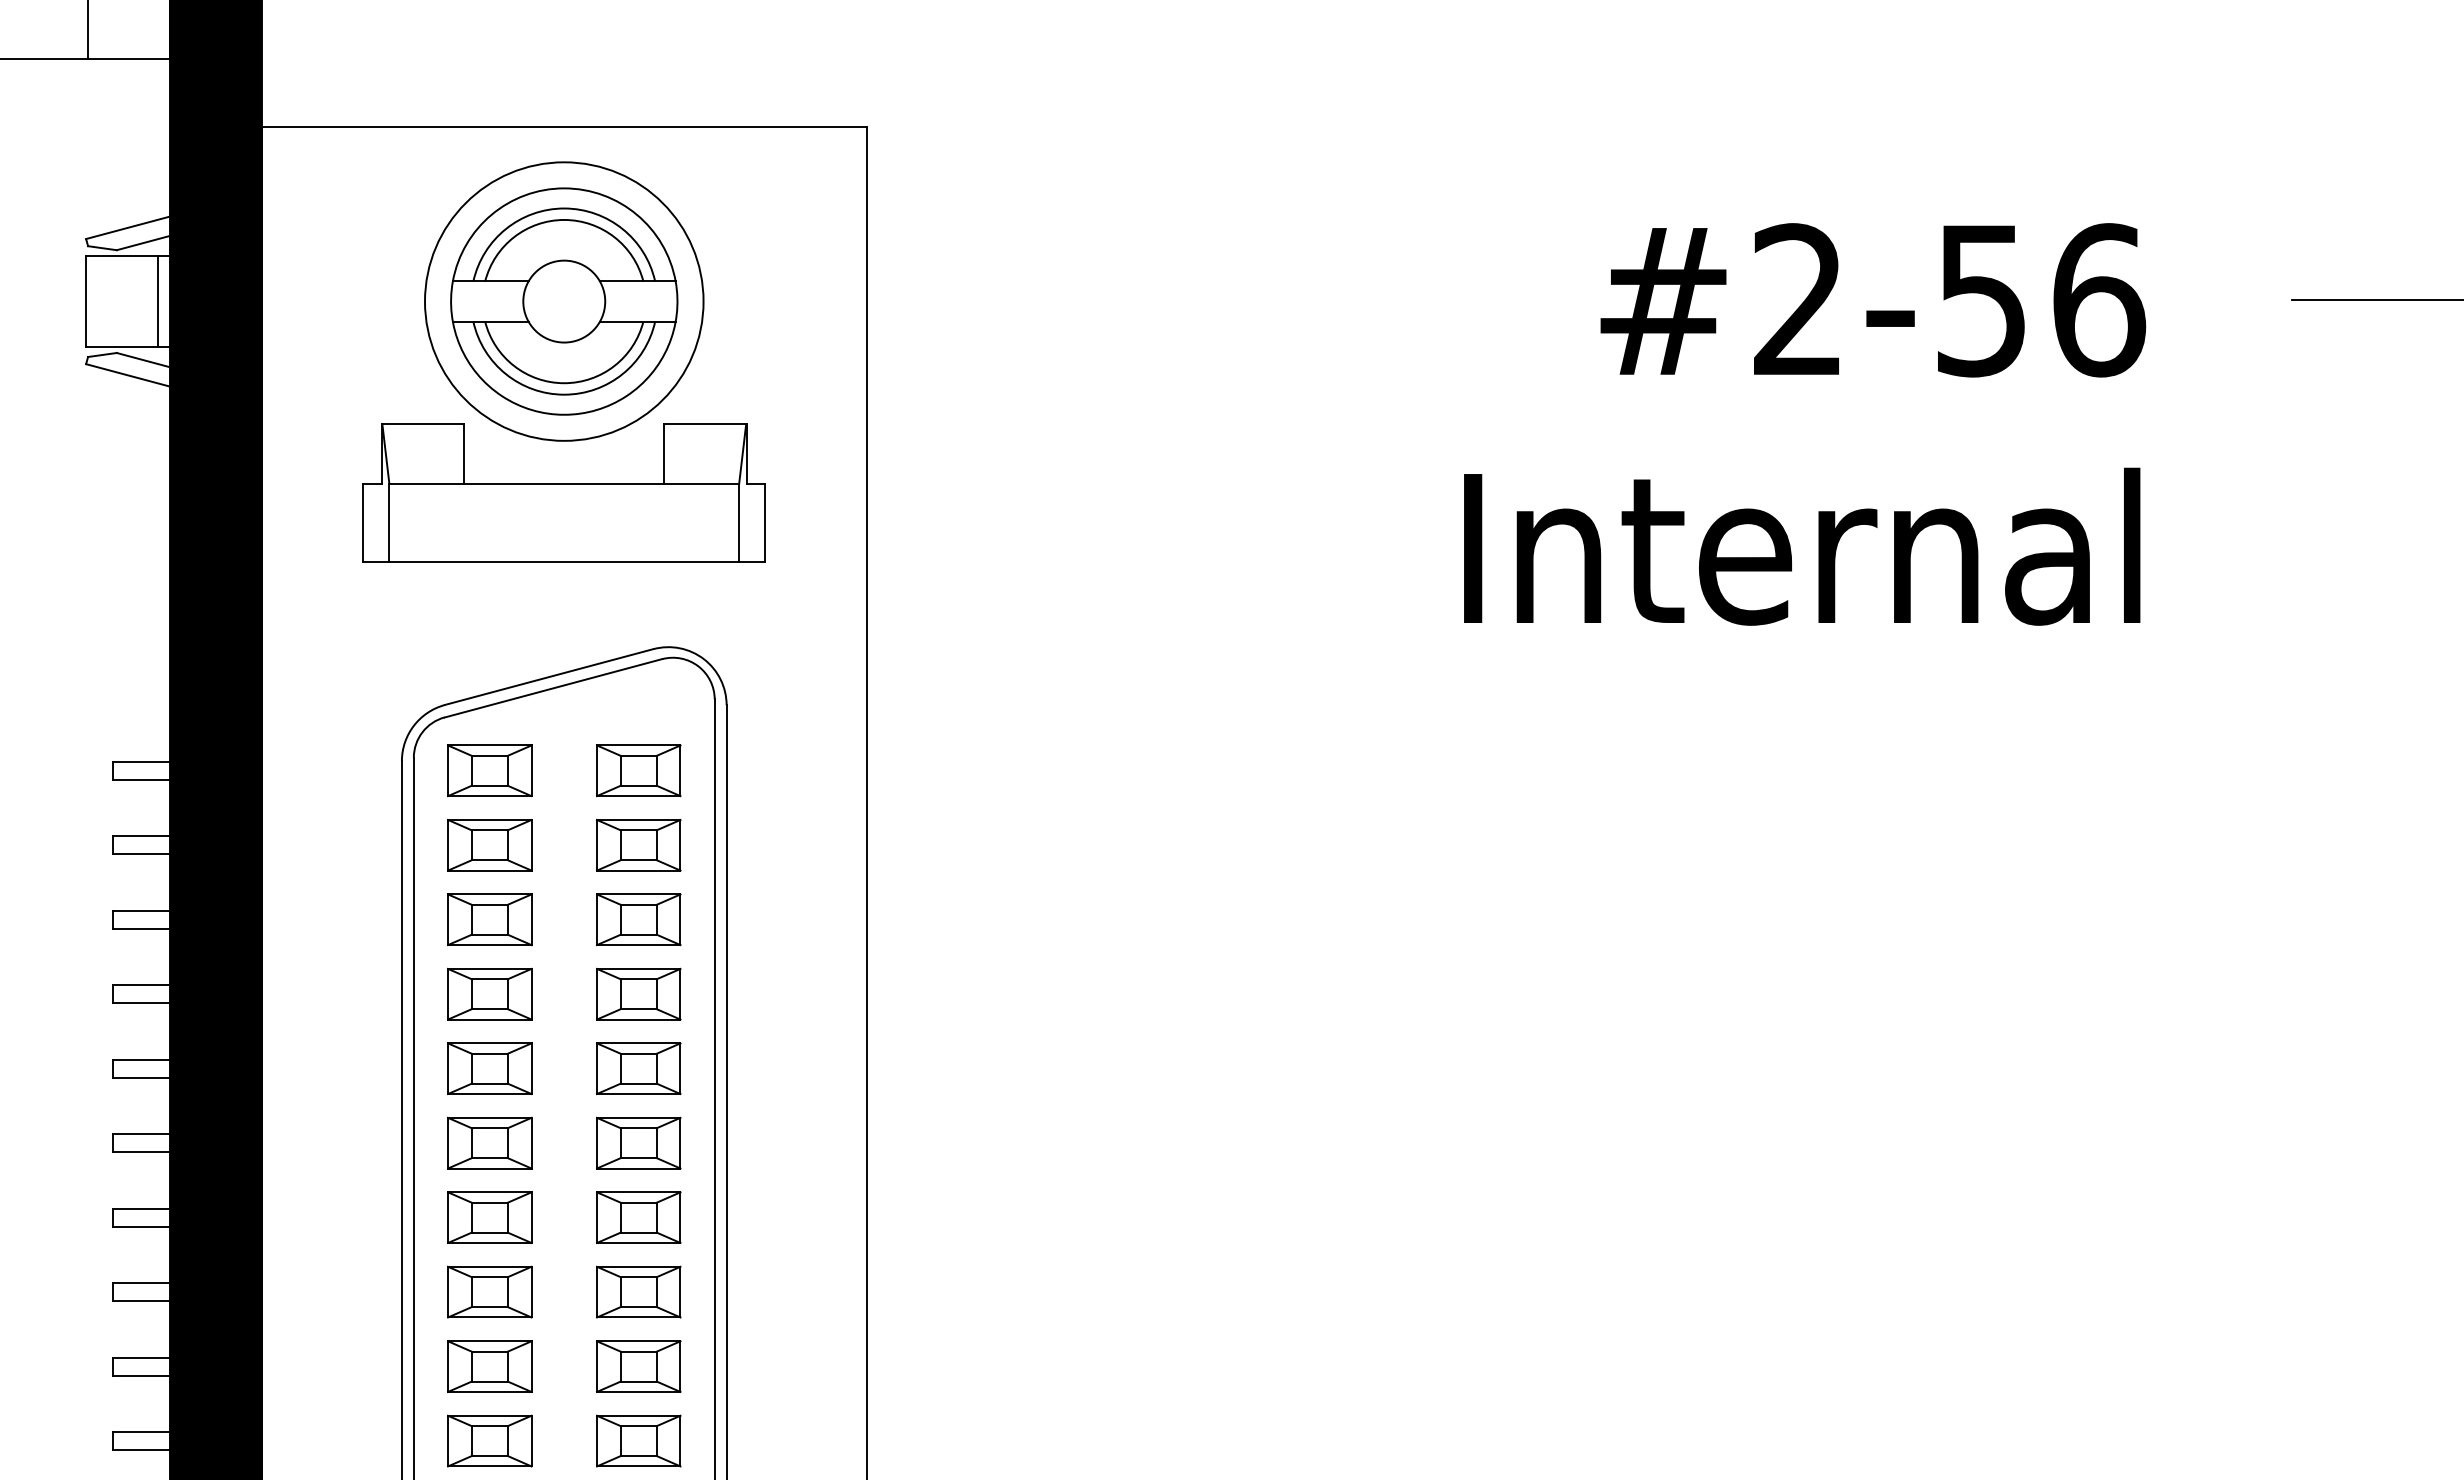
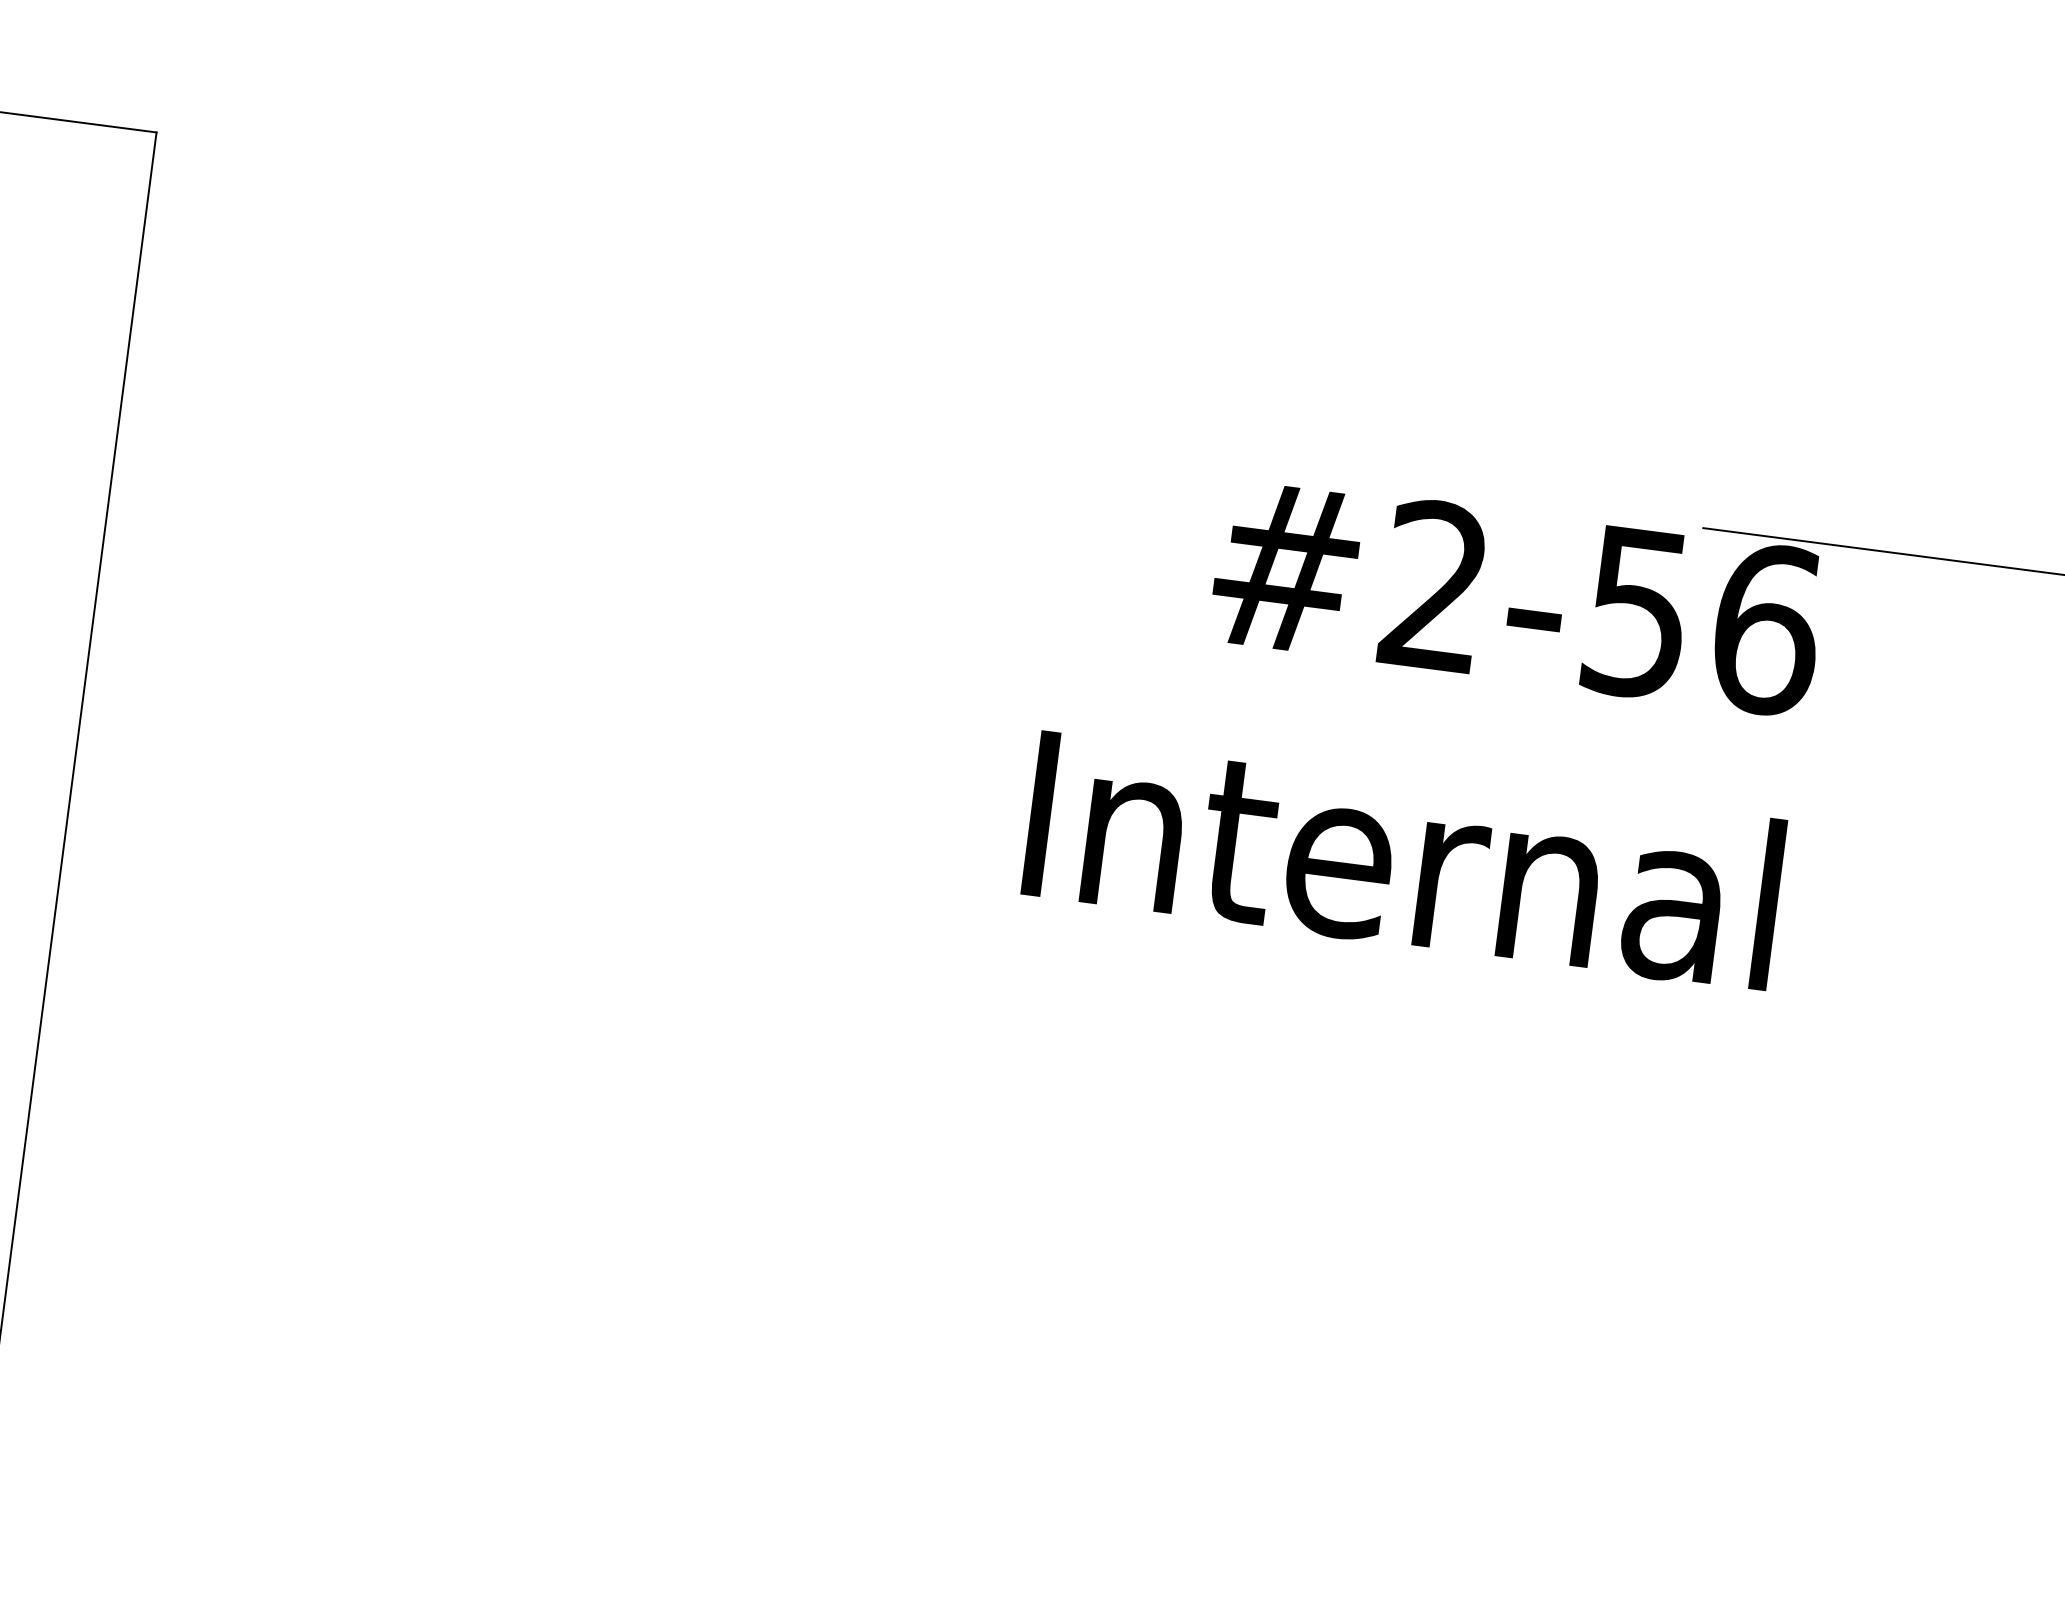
text: (1805, 424) -> (1425, 724), moved

